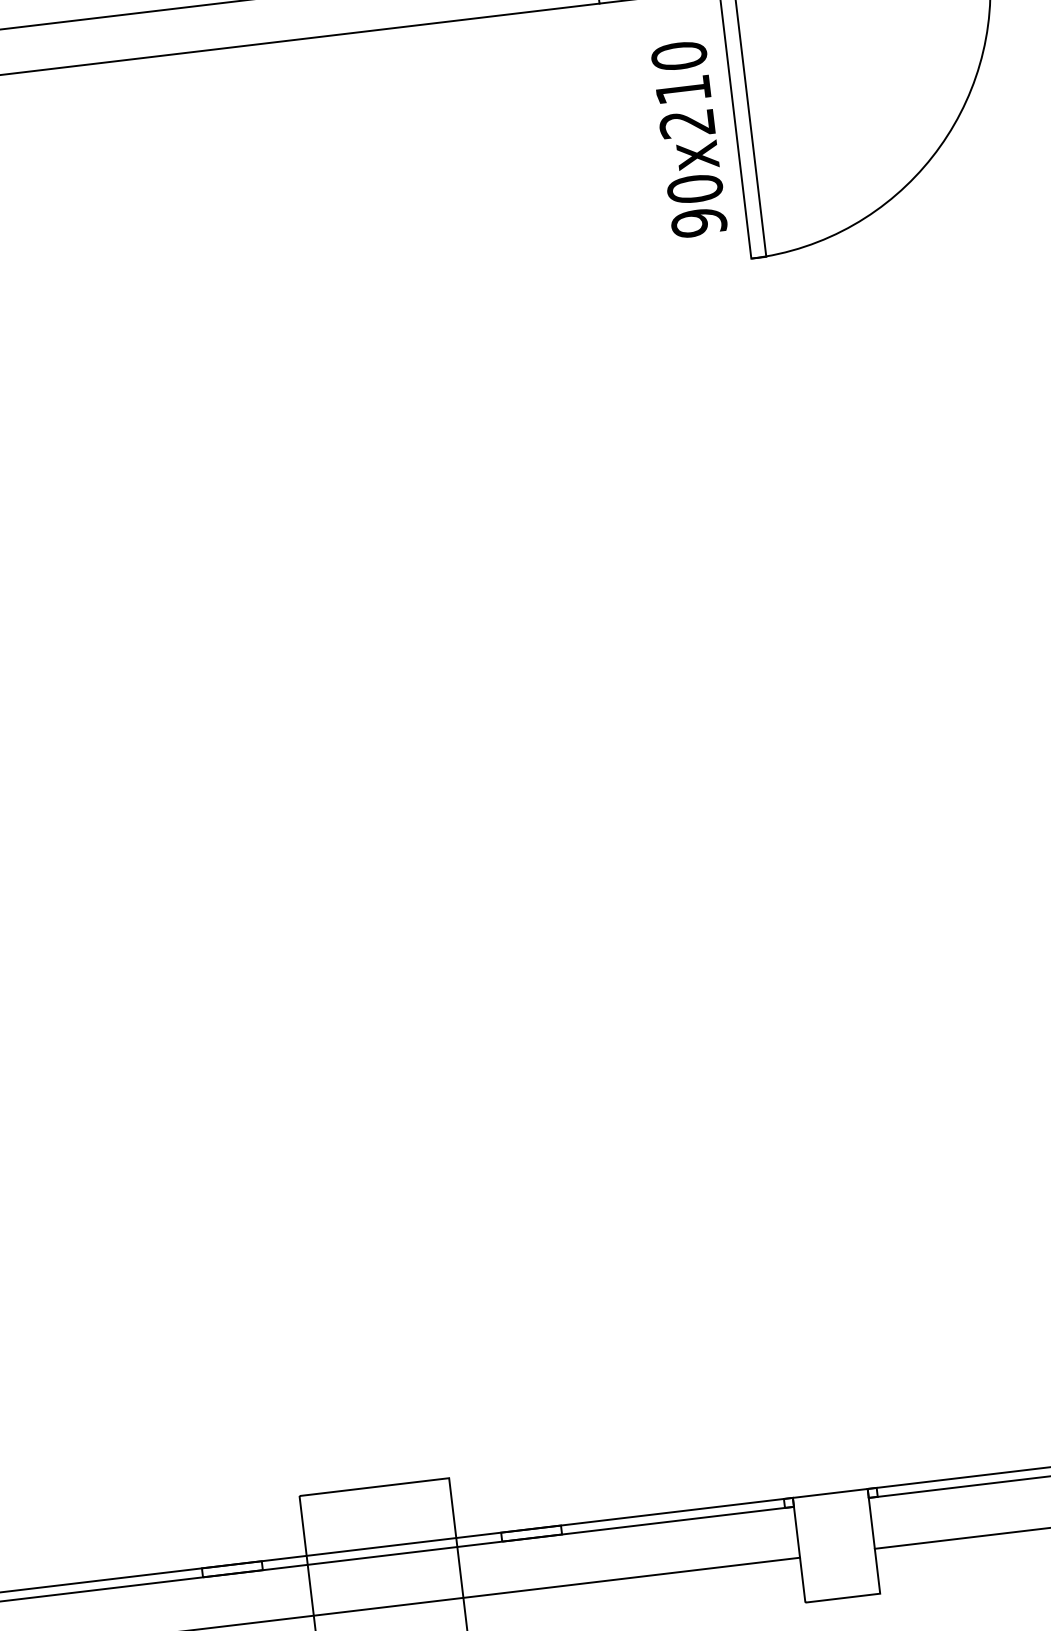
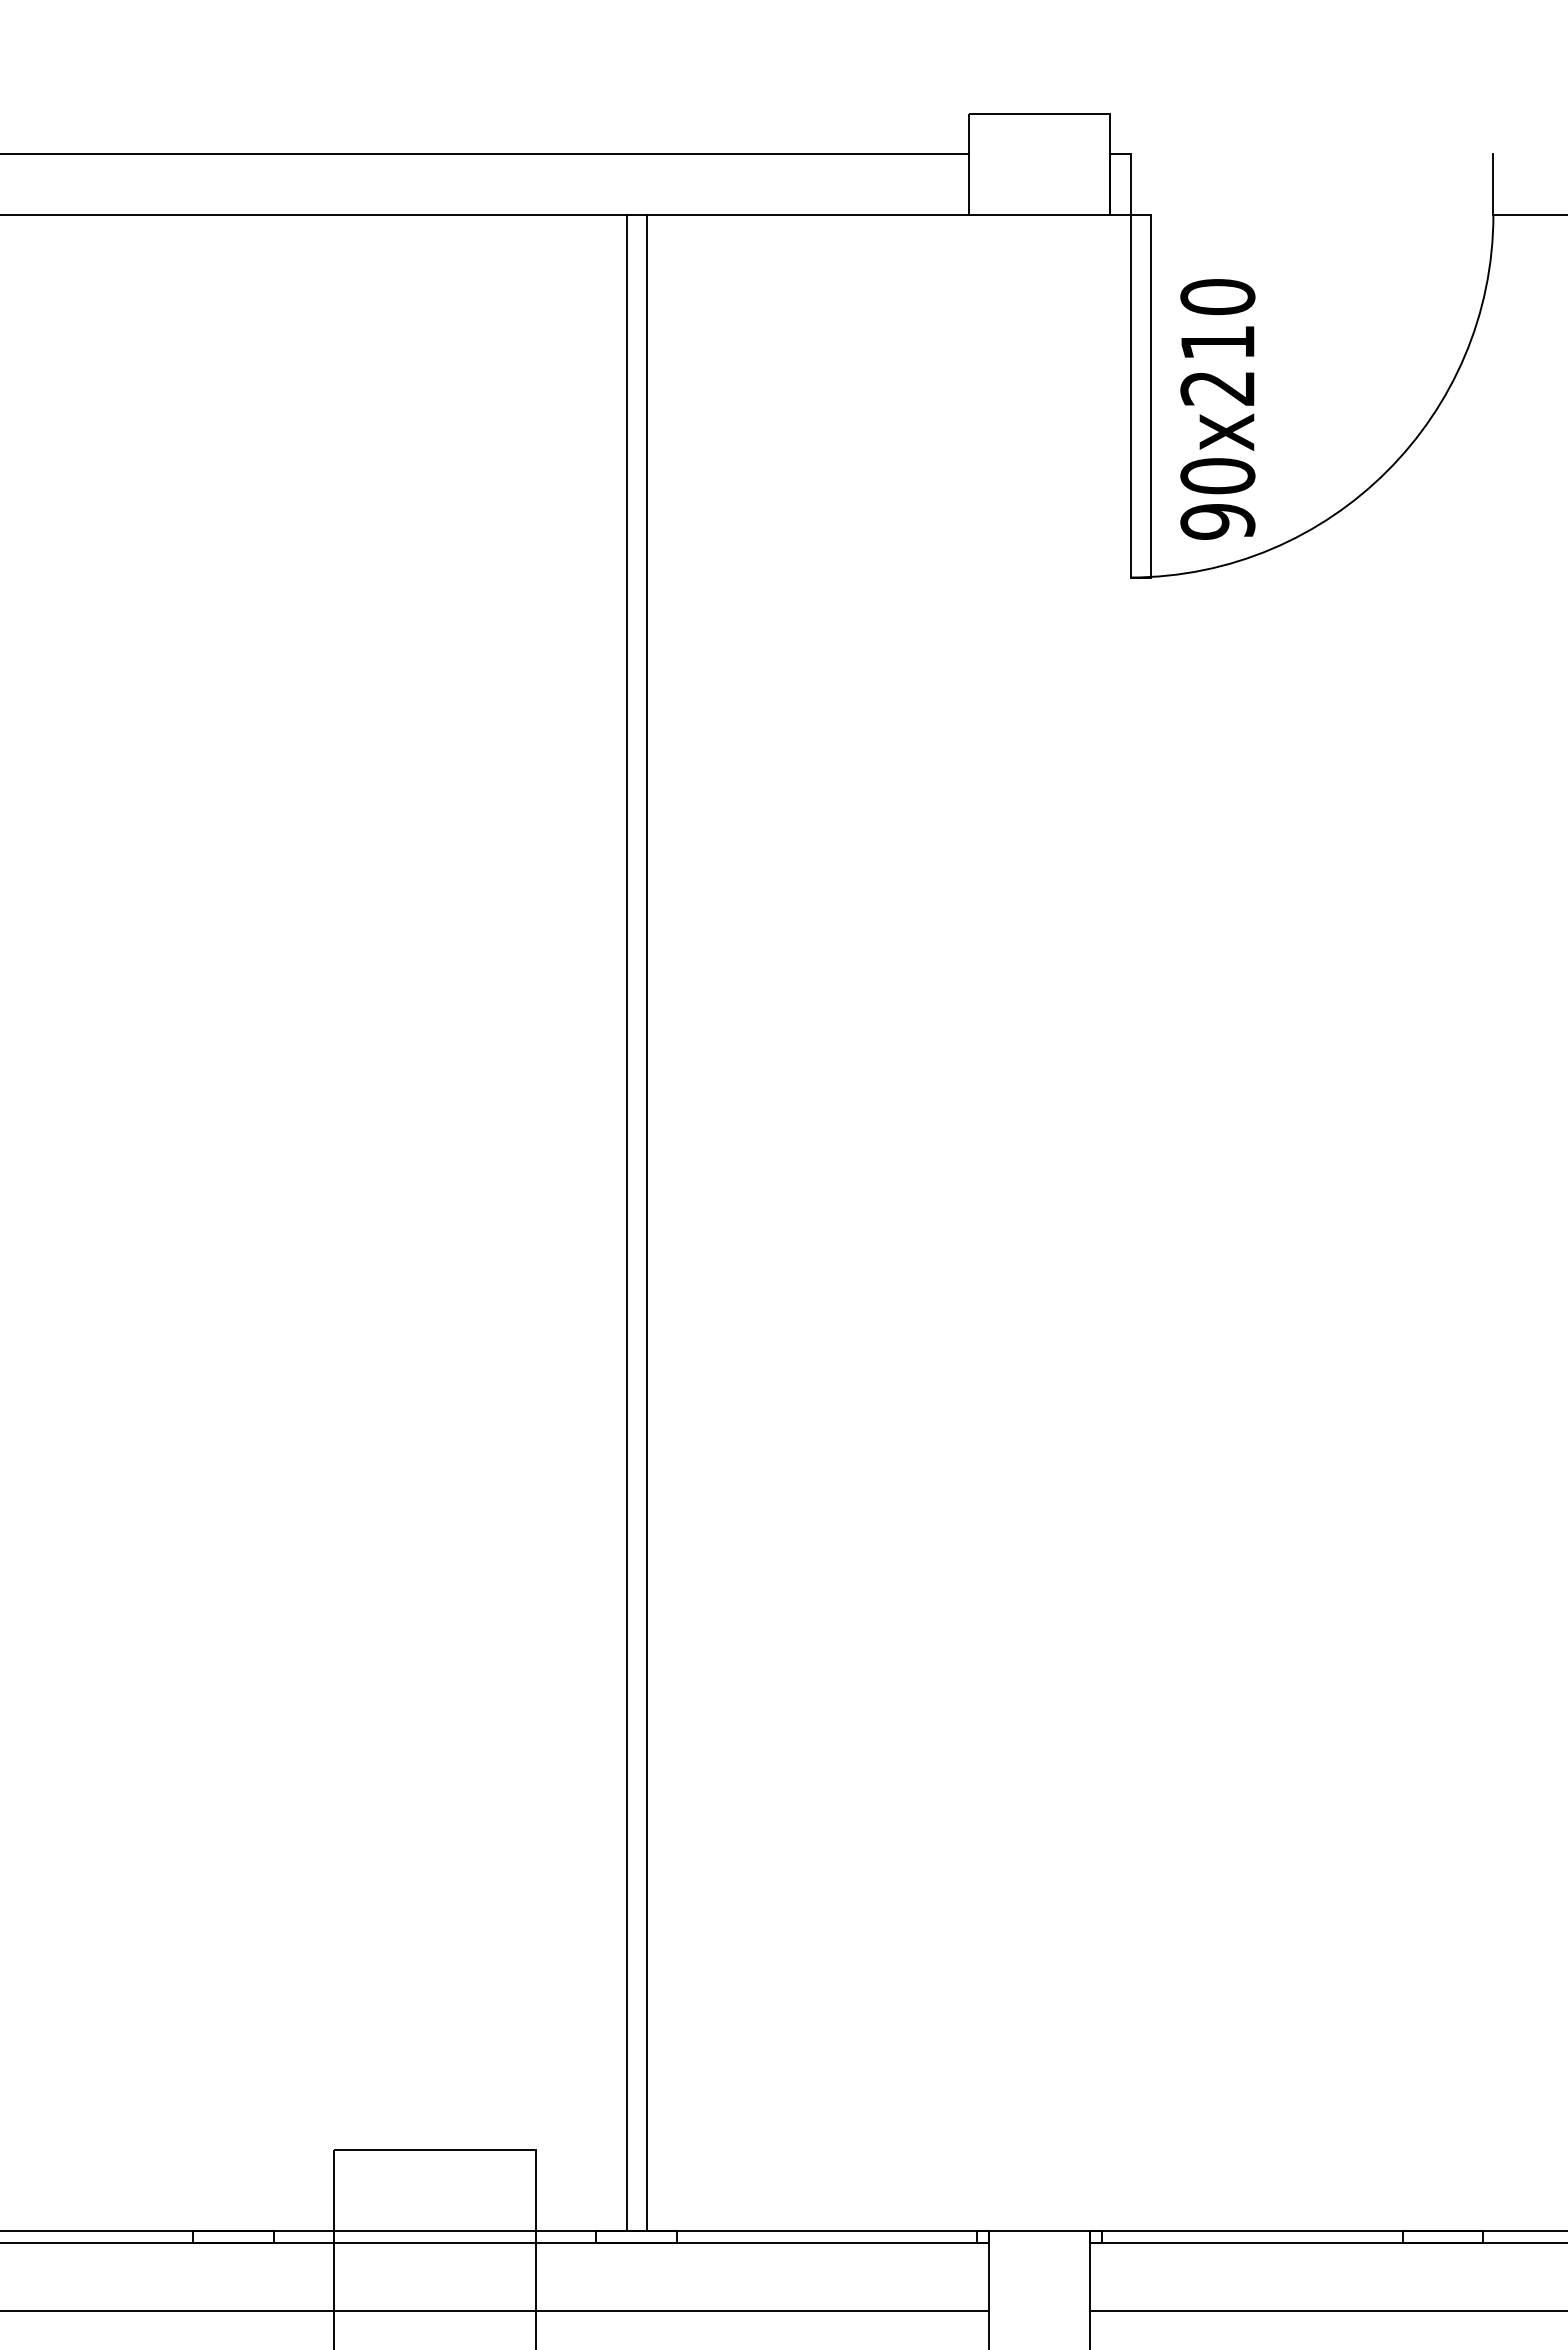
text: (688, 139) -> (1217, 409), moved
line: (449, 780) -> (646, 1222), added
line: (434, 781) -> (626, 1222), added

